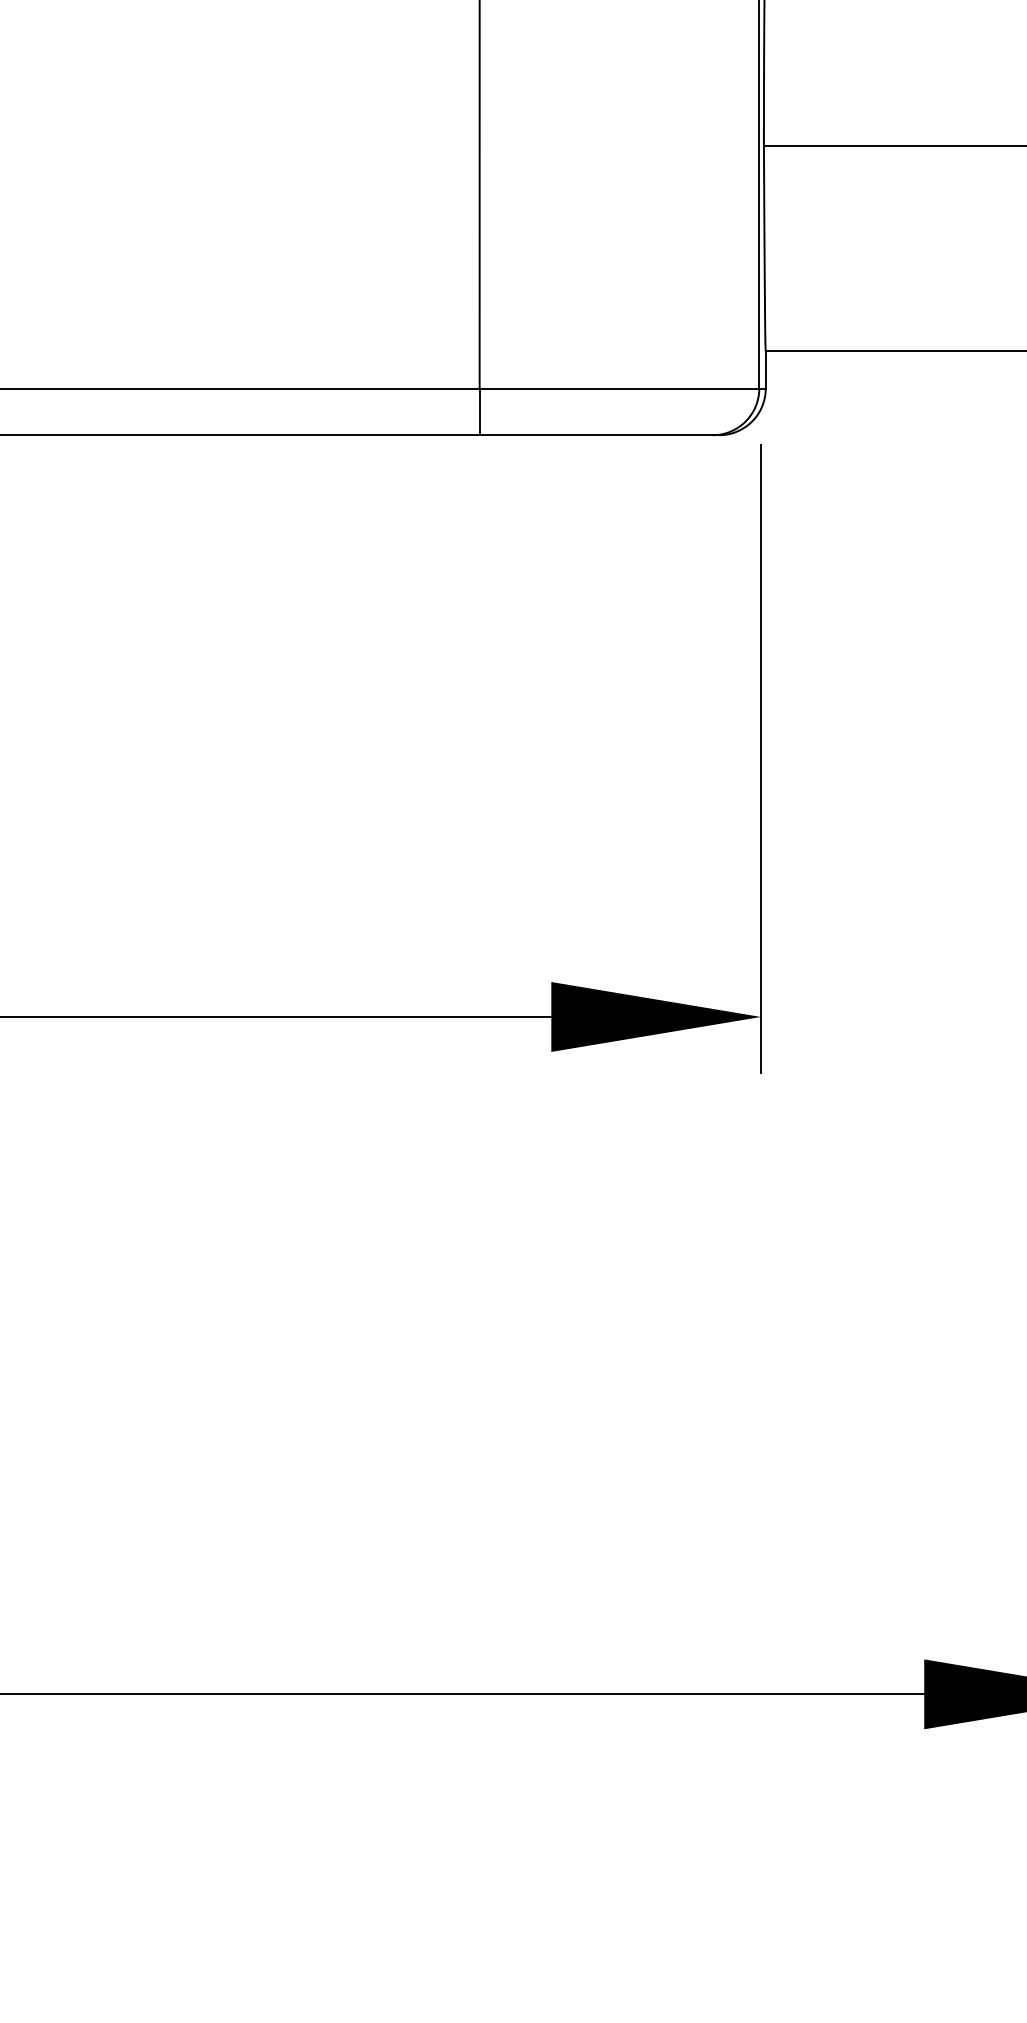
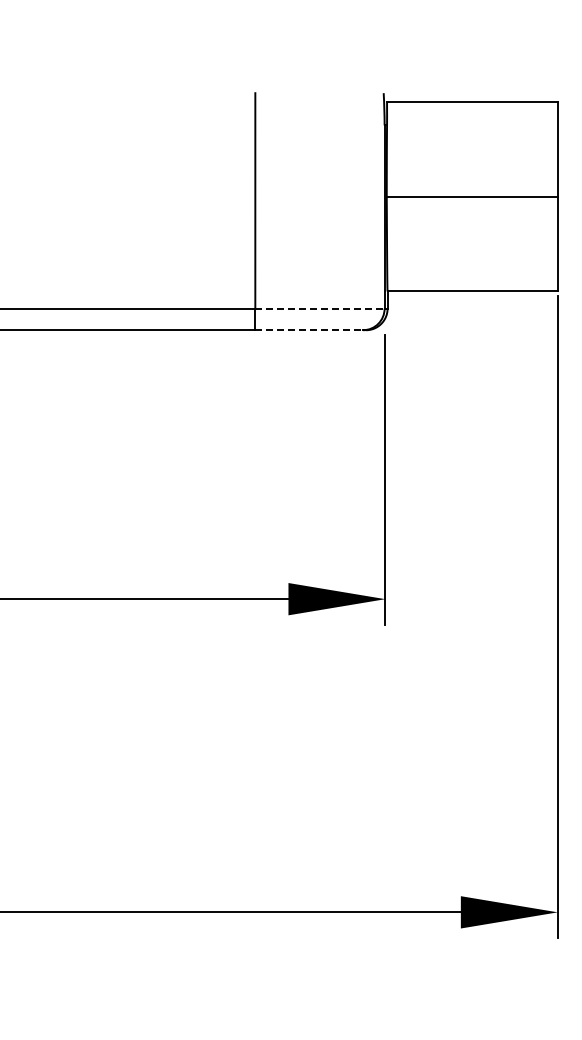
line: (618, 388) -> (319, 308), solid -> dashed
line: (596, 435) -> (309, 330), solid -> dashed

